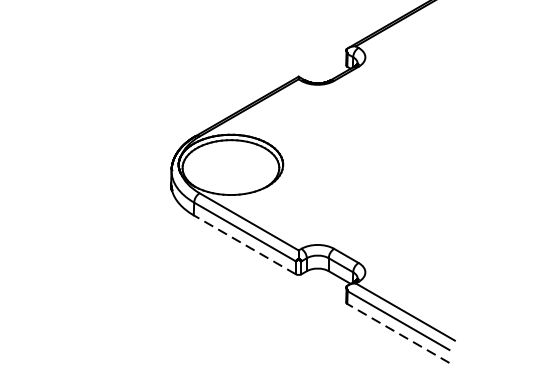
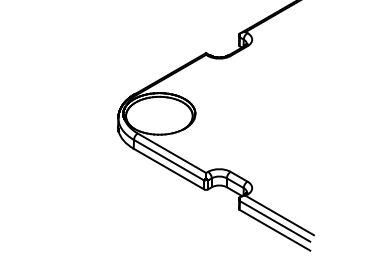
line: (245, 245) -> (169, 169), dashed -> solid
line: (397, 333) -> (274, 230), dashed -> solid

